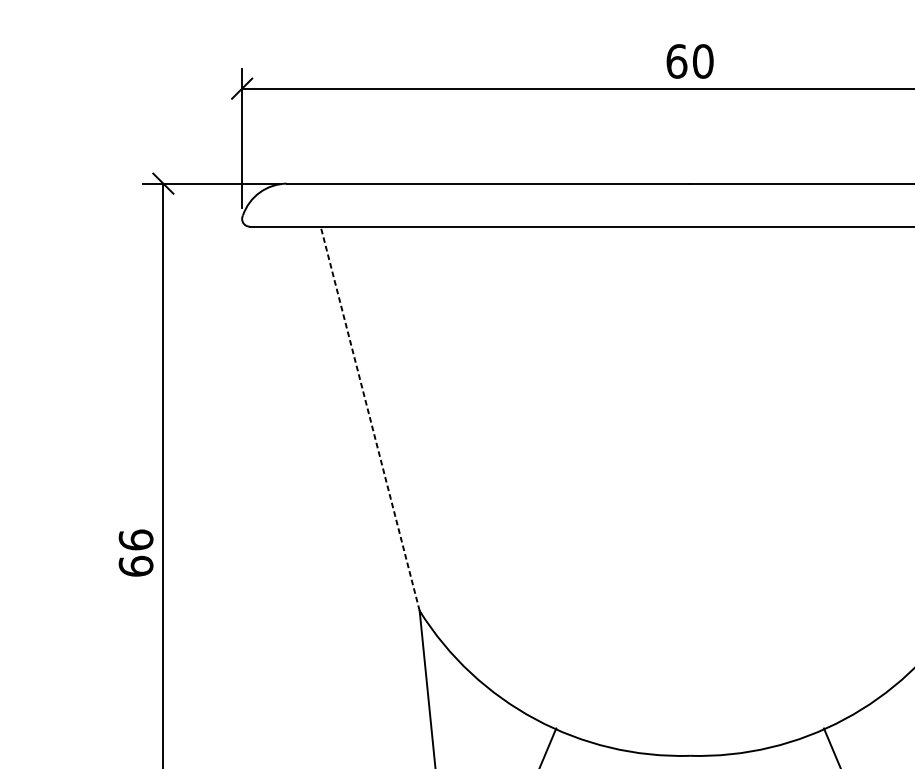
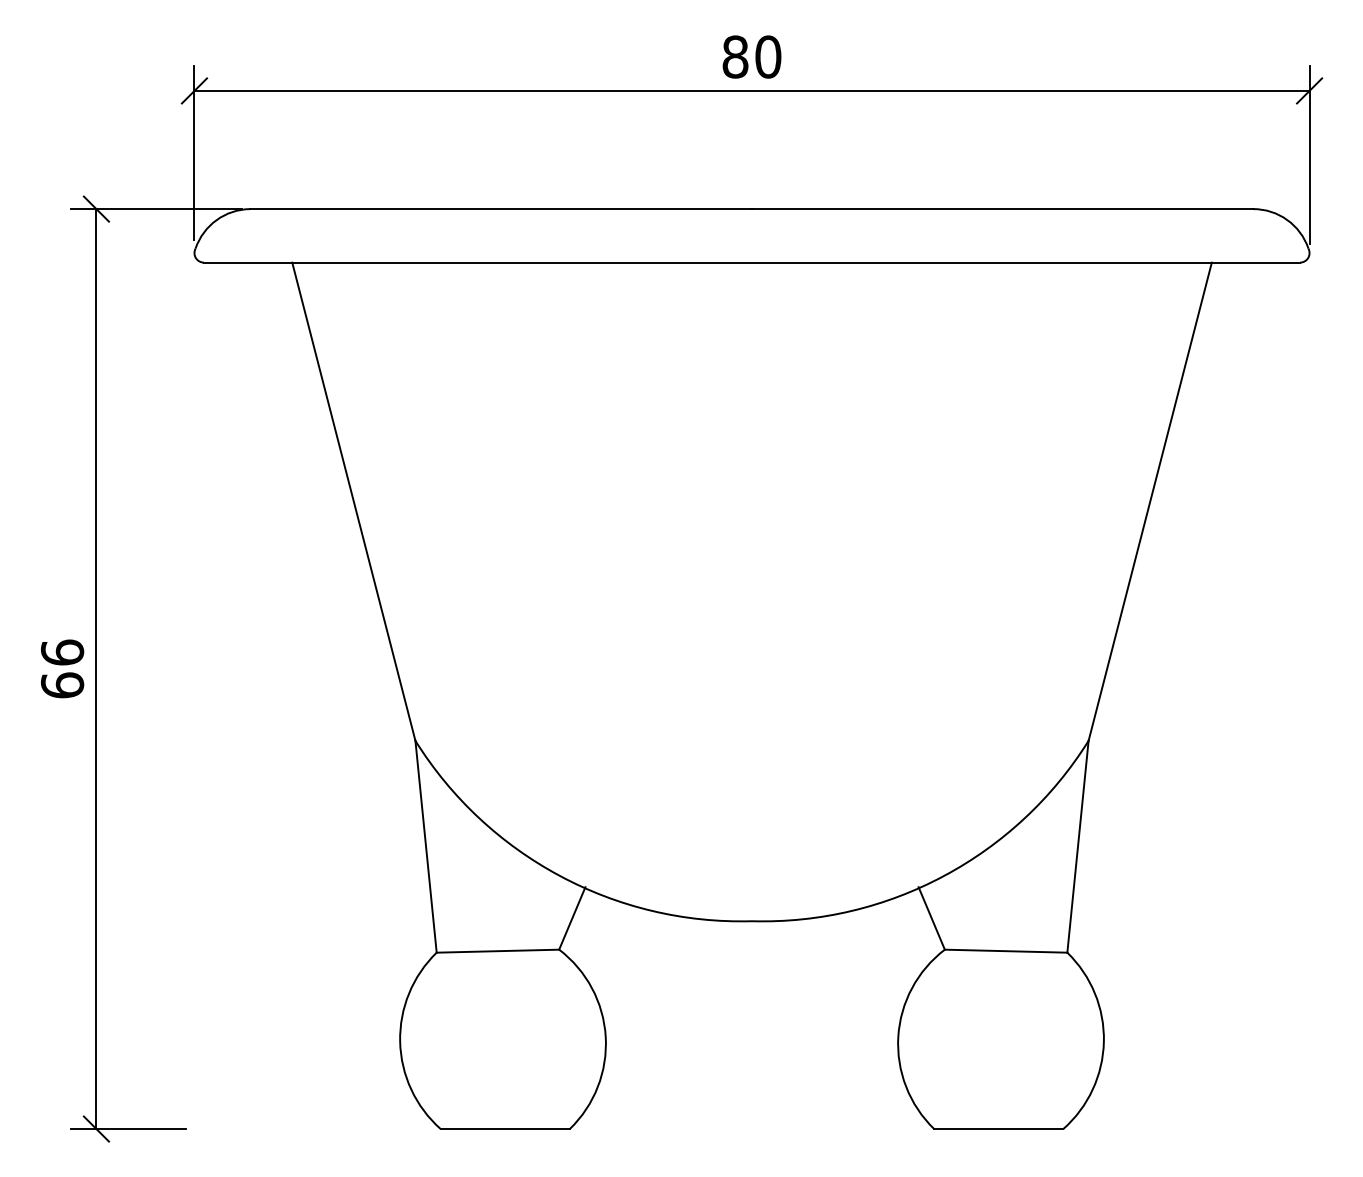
text: (676, 61) -> (735, 56), 60 -> 80
line: (369, 418) -> (353, 501), dashed -> solid

